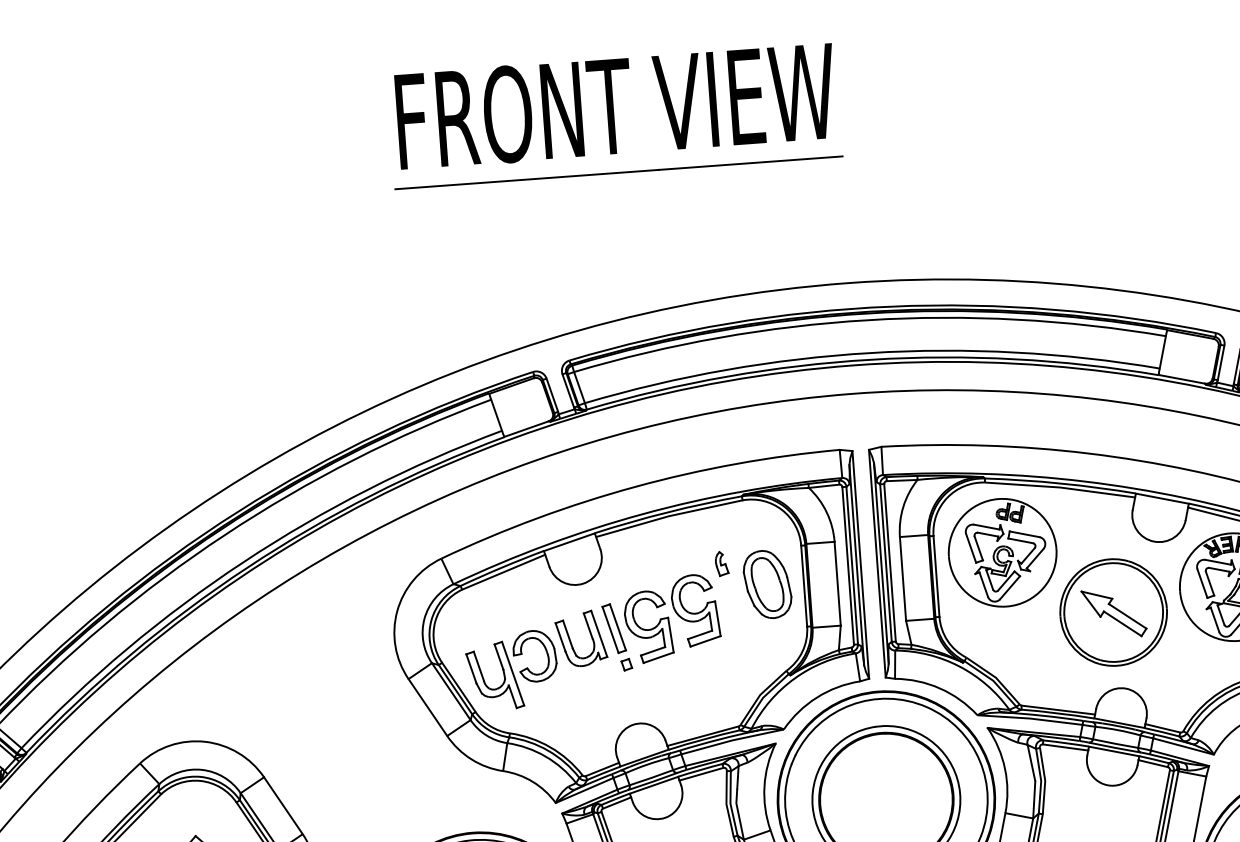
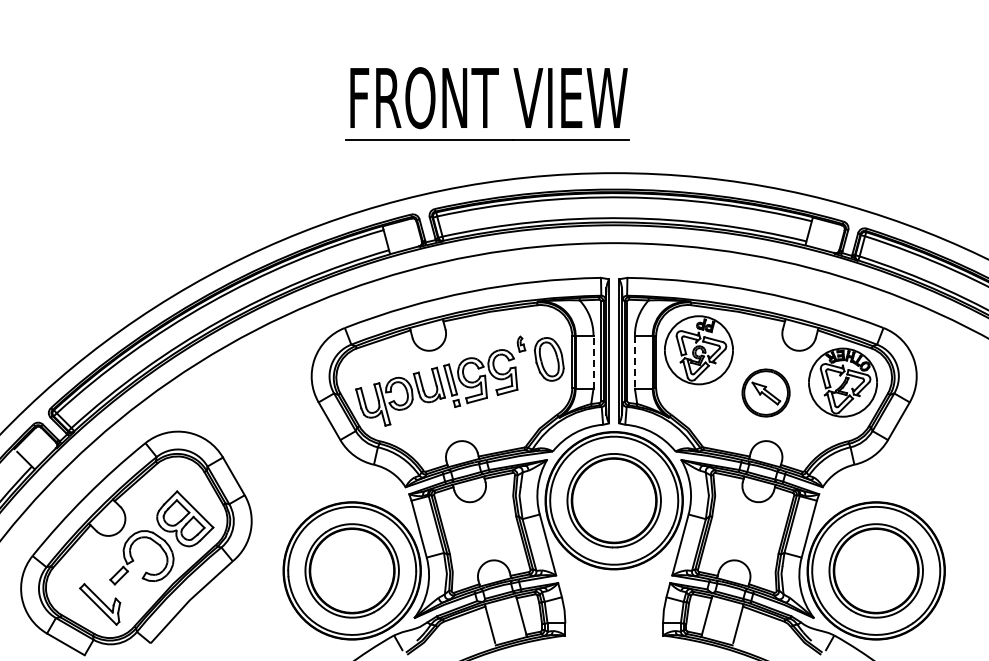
part: (614, 115) -> (487, 103), moved
line: (902, 579) -> (634, 362), solid -> dashed
line: (837, 584) -> (593, 362), solid -> dashed
part: (1112, 611) -> (765, 392), size x0.7

